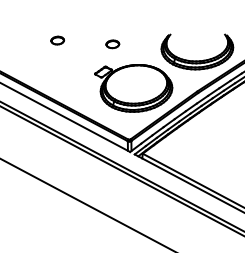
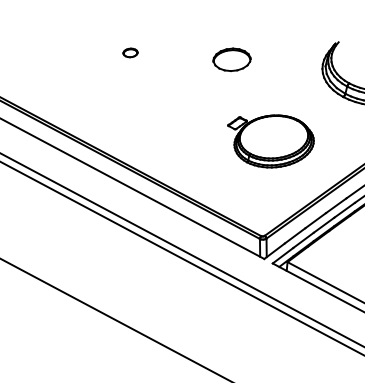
part: (57, 40) -> (129, 52), size x0.6
part: (112, 44) -> (231, 60), size x1.6
part: (133, 88) -> (270, 141), size x0.6

